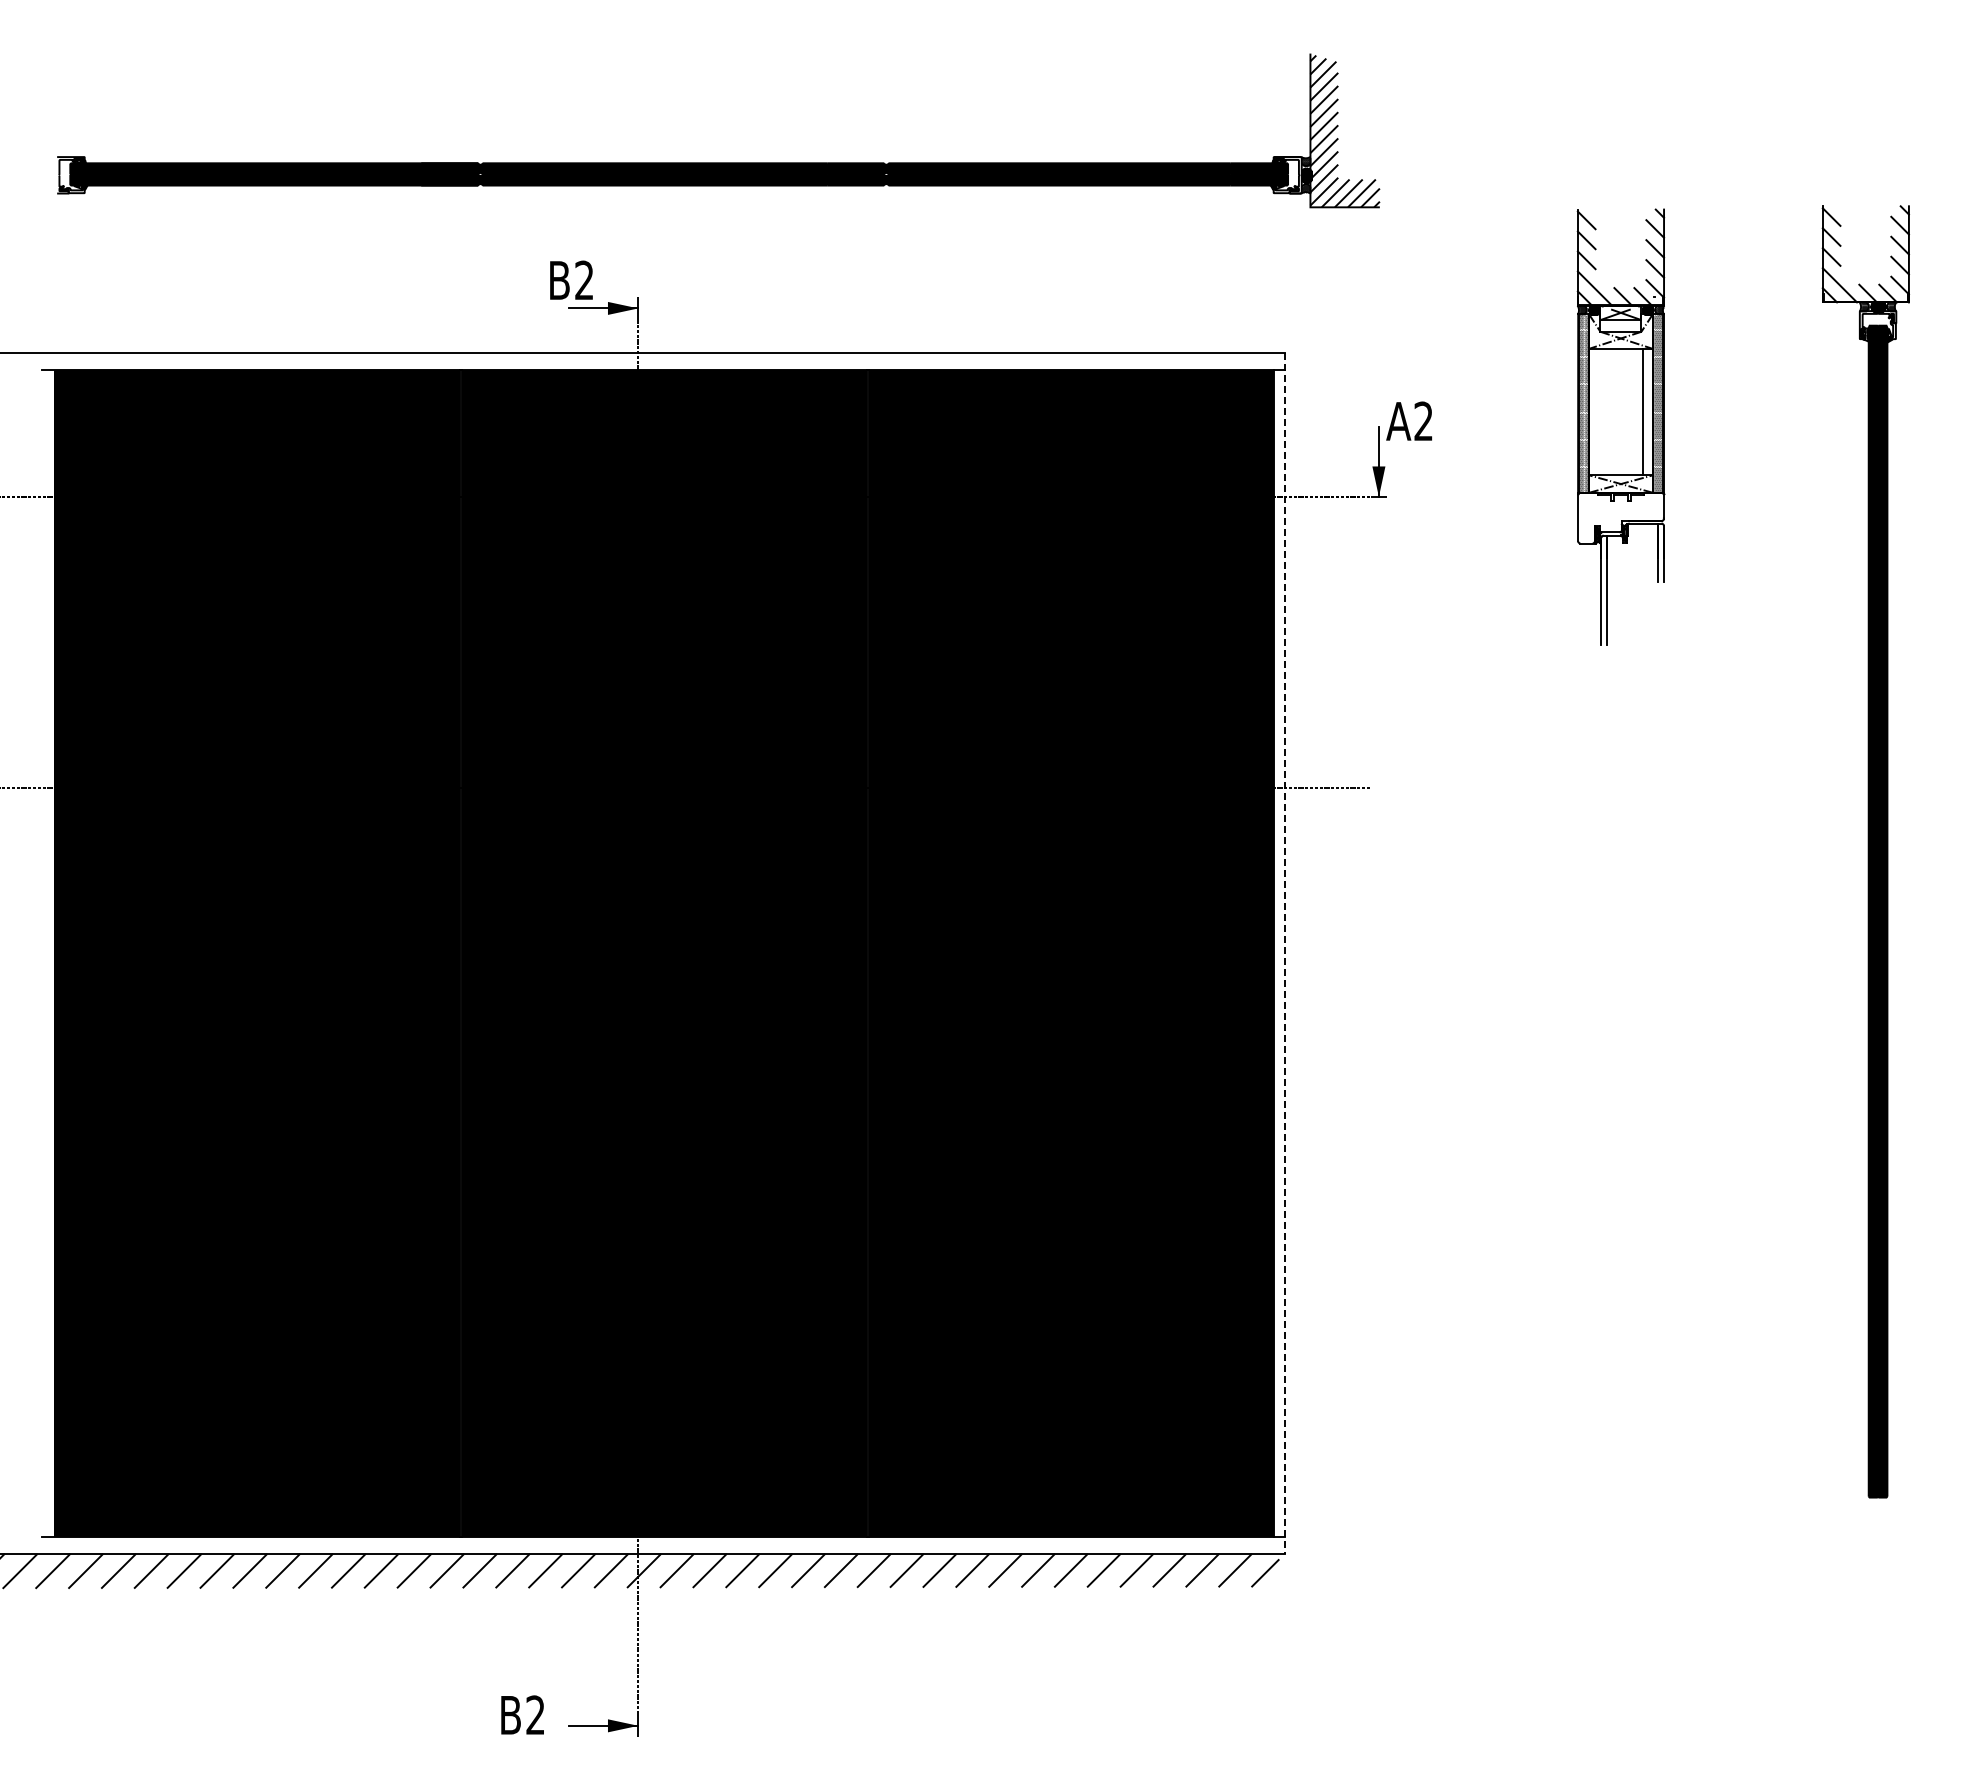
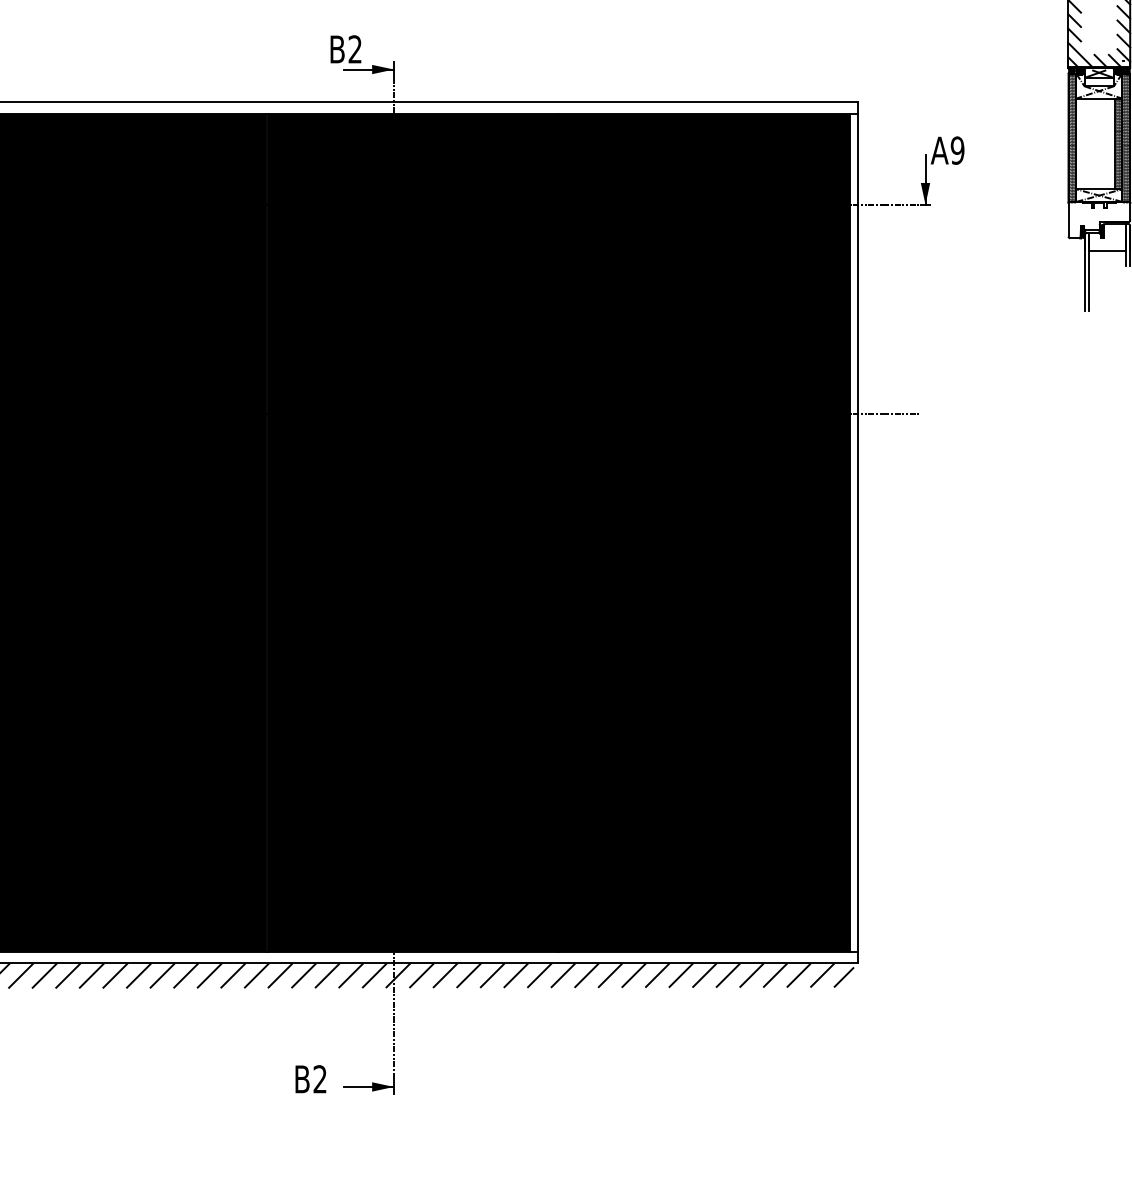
hatch: (1647, 412) -> (1118, 144), added
text: (1423, 421) -> (957, 150), A2 -> A9
line: (1632, 561) -> (1107, 251), added
line: (1285, 954) -> (858, 533), dashed -> solid

